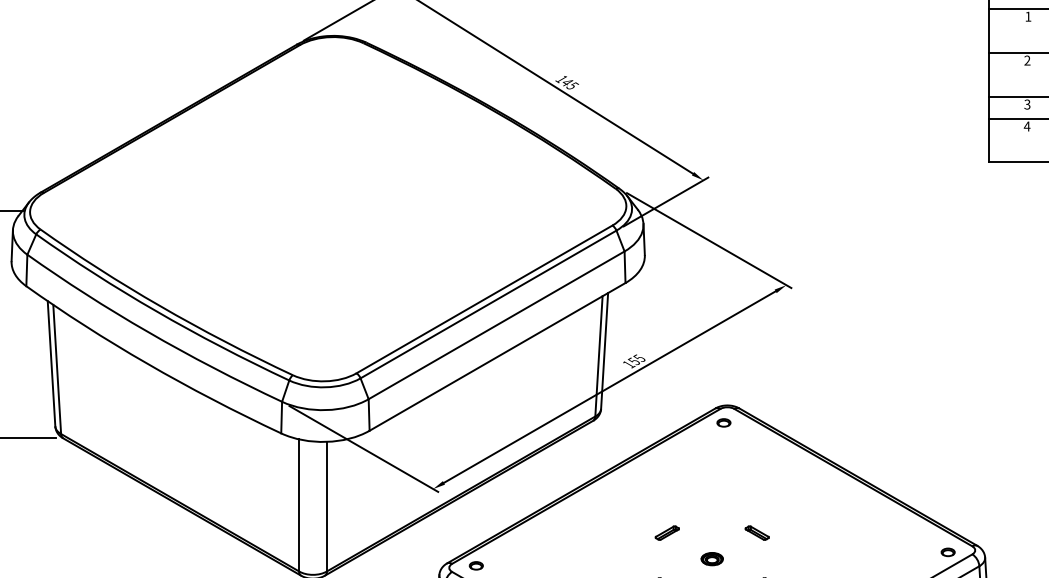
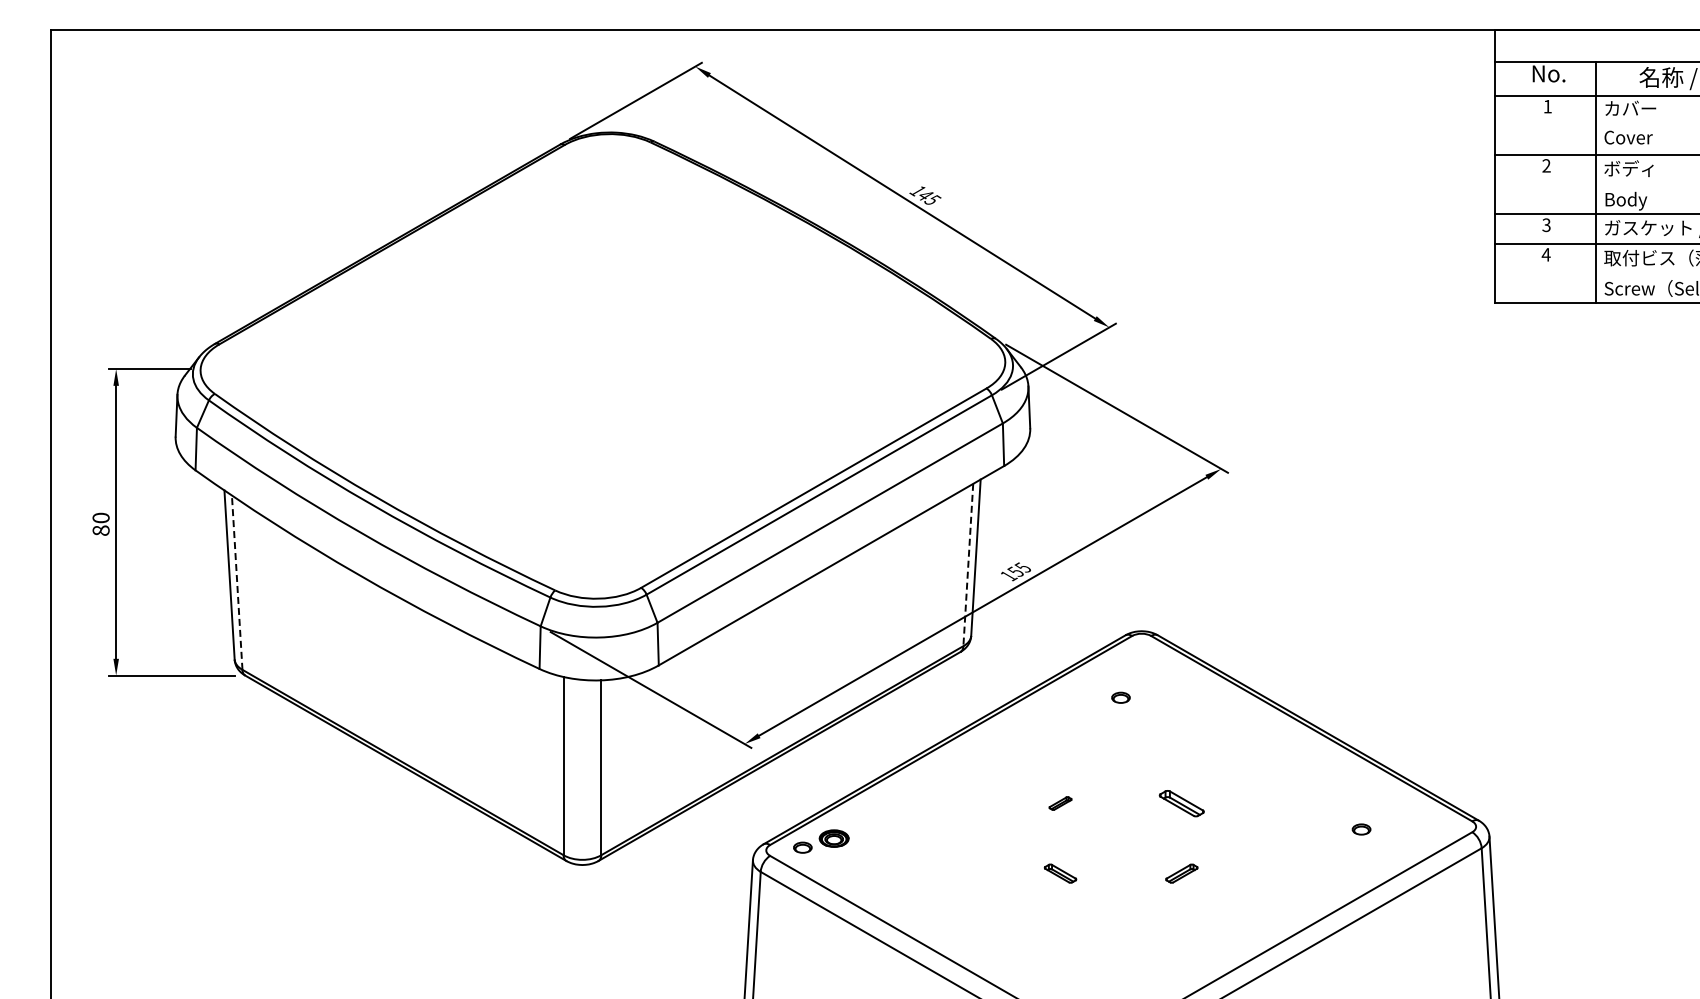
line: (599, 356) -> (968, 565), solid -> dashed
line: (57, 369) -> (237, 582), solid -> dashed
part: (723, 422) -> (1120, 697), moved
part: (667, 533) -> (1060, 803), size x0.7
part: (756, 533) -> (1181, 803), size x1.4
part: (948, 552) -> (1361, 829), moved
part: (711, 559) -> (833, 838), moved

